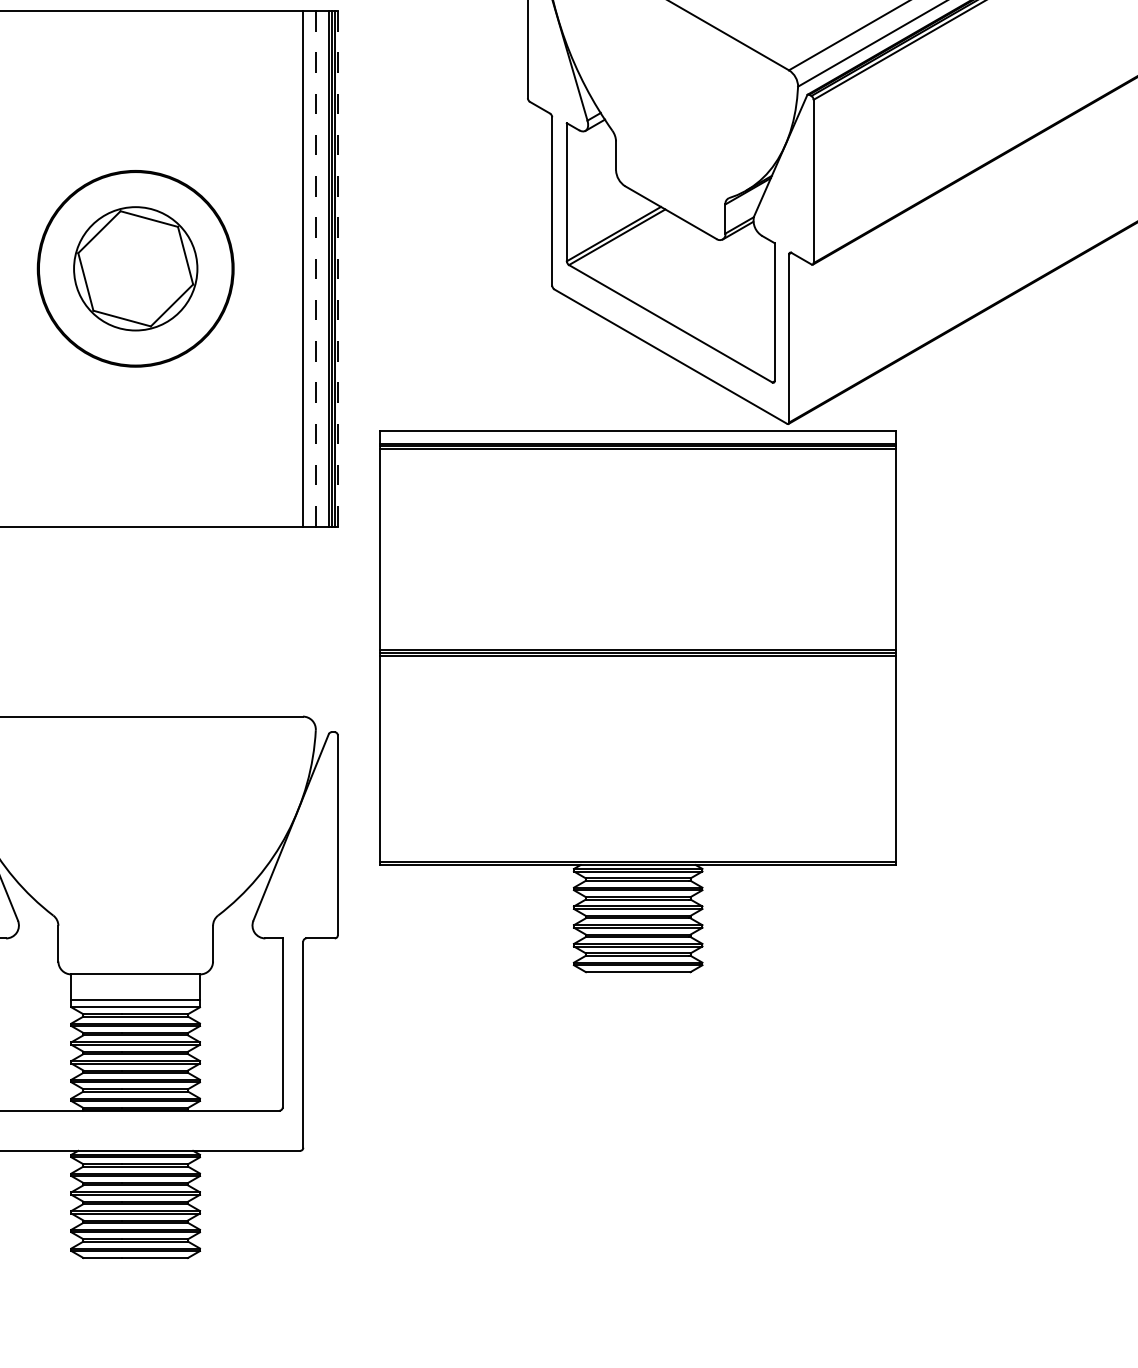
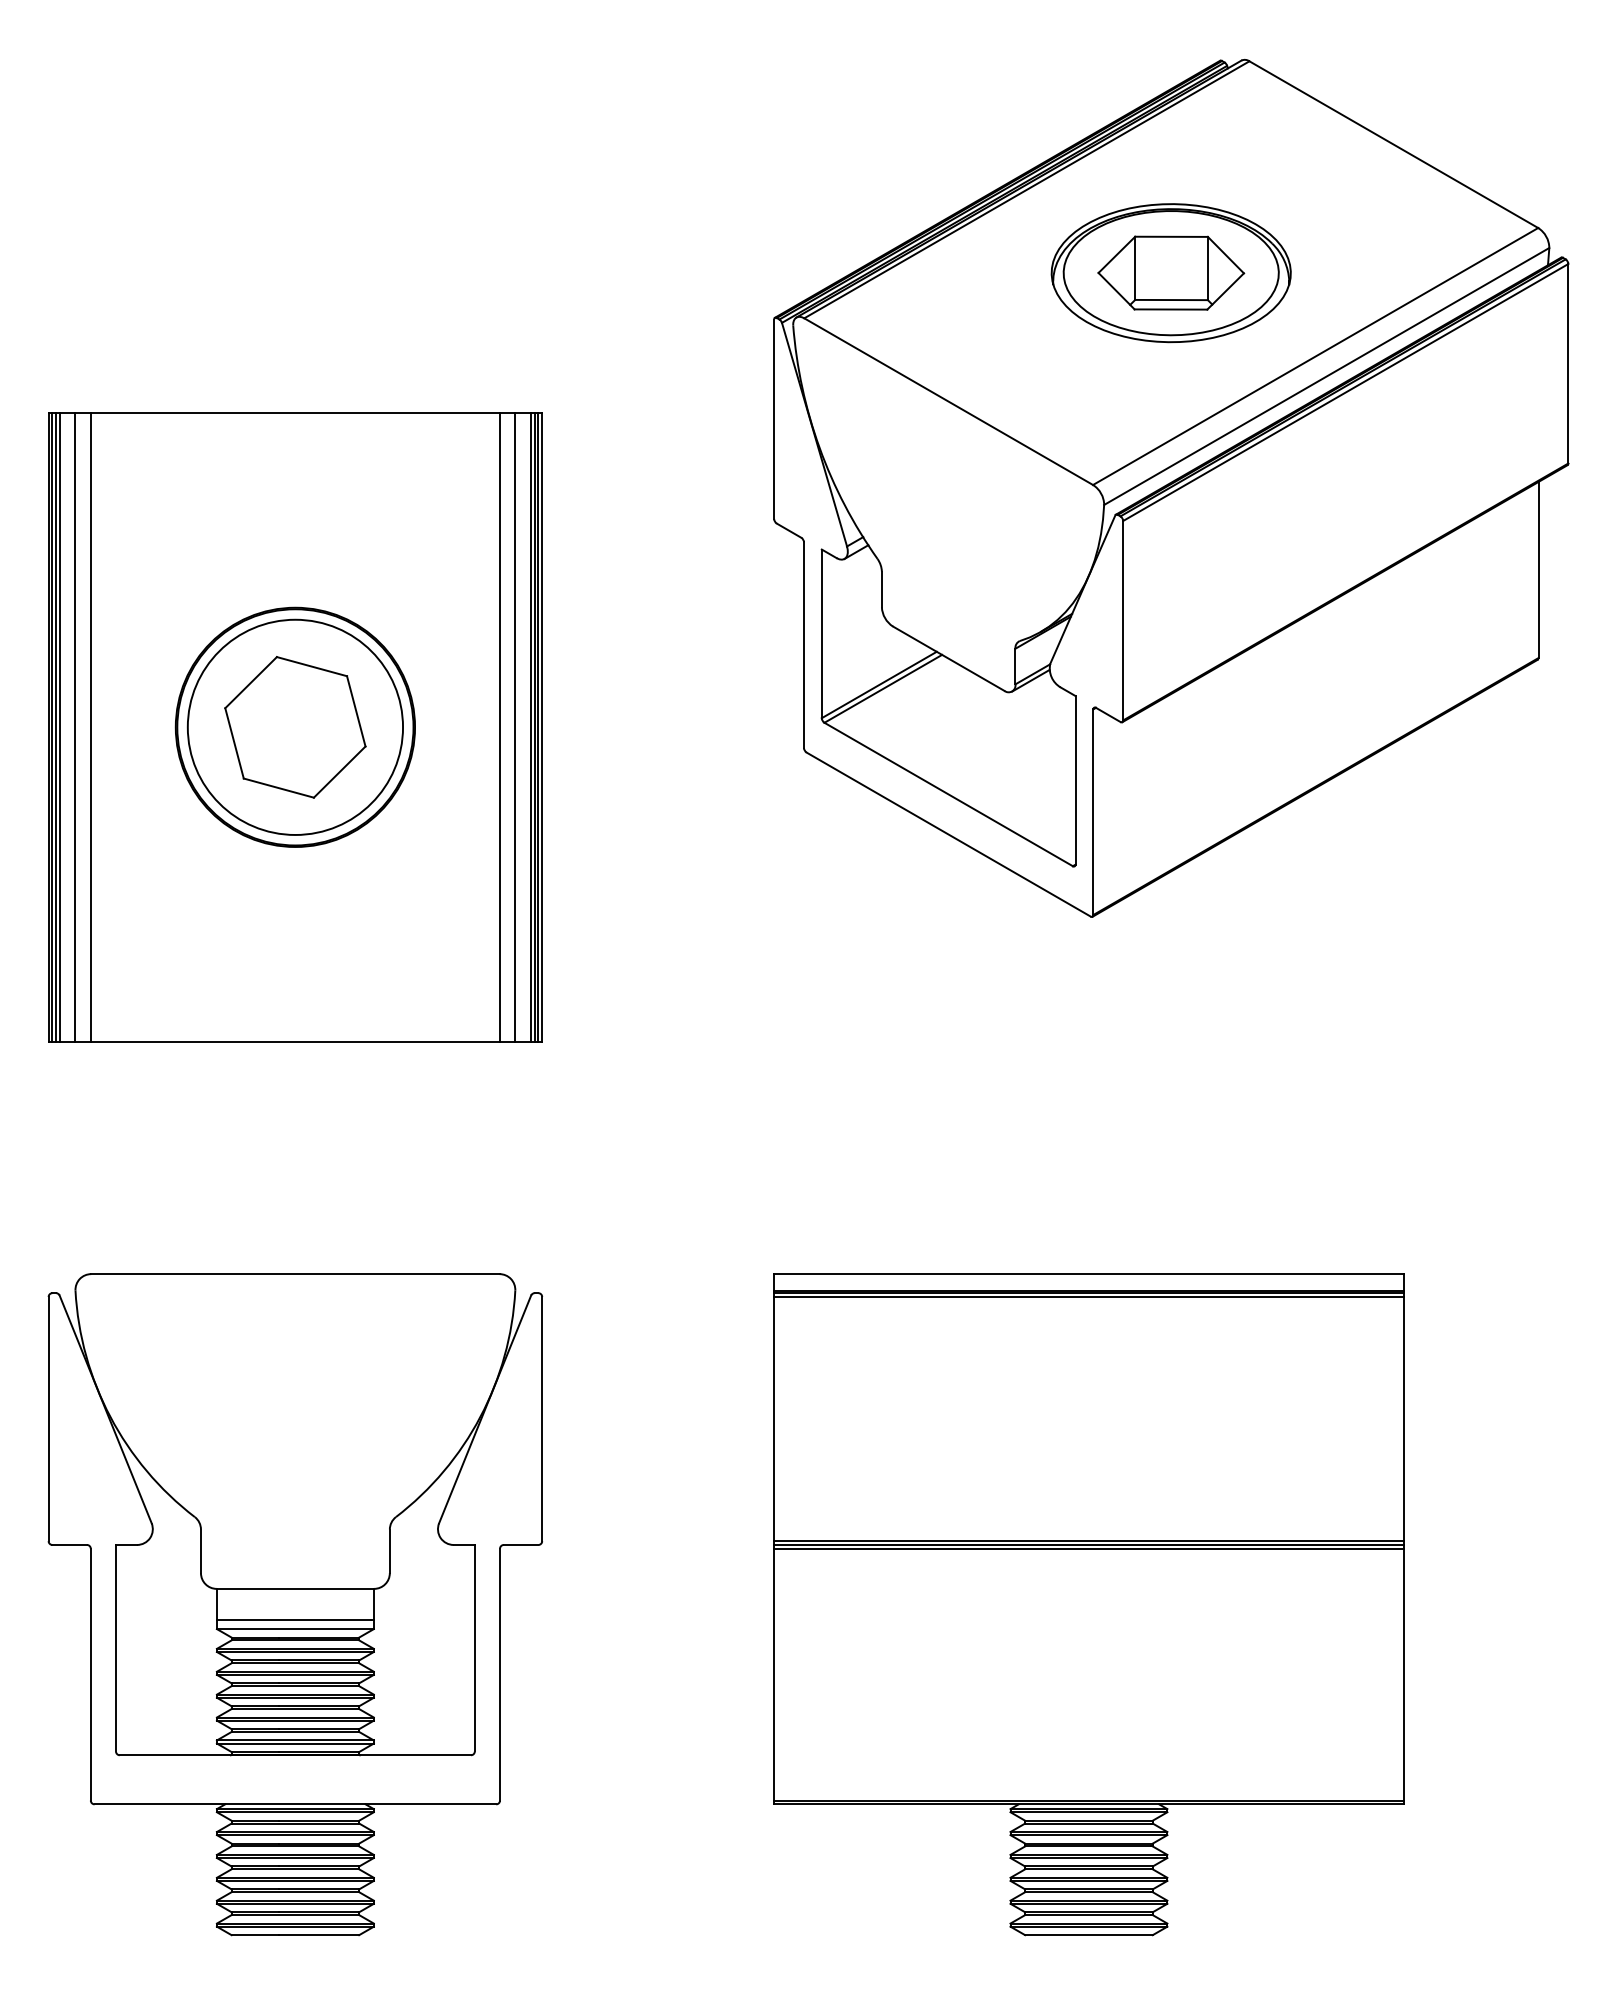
circle: (135, 268) -> (295, 726), size x1.43
line: (315, 268) -> (515, 727), dashed -> solid
line: (338, 268) -> (542, 727), dashed -> solid
part: (637, 701) -> (1088, 1604), moved

